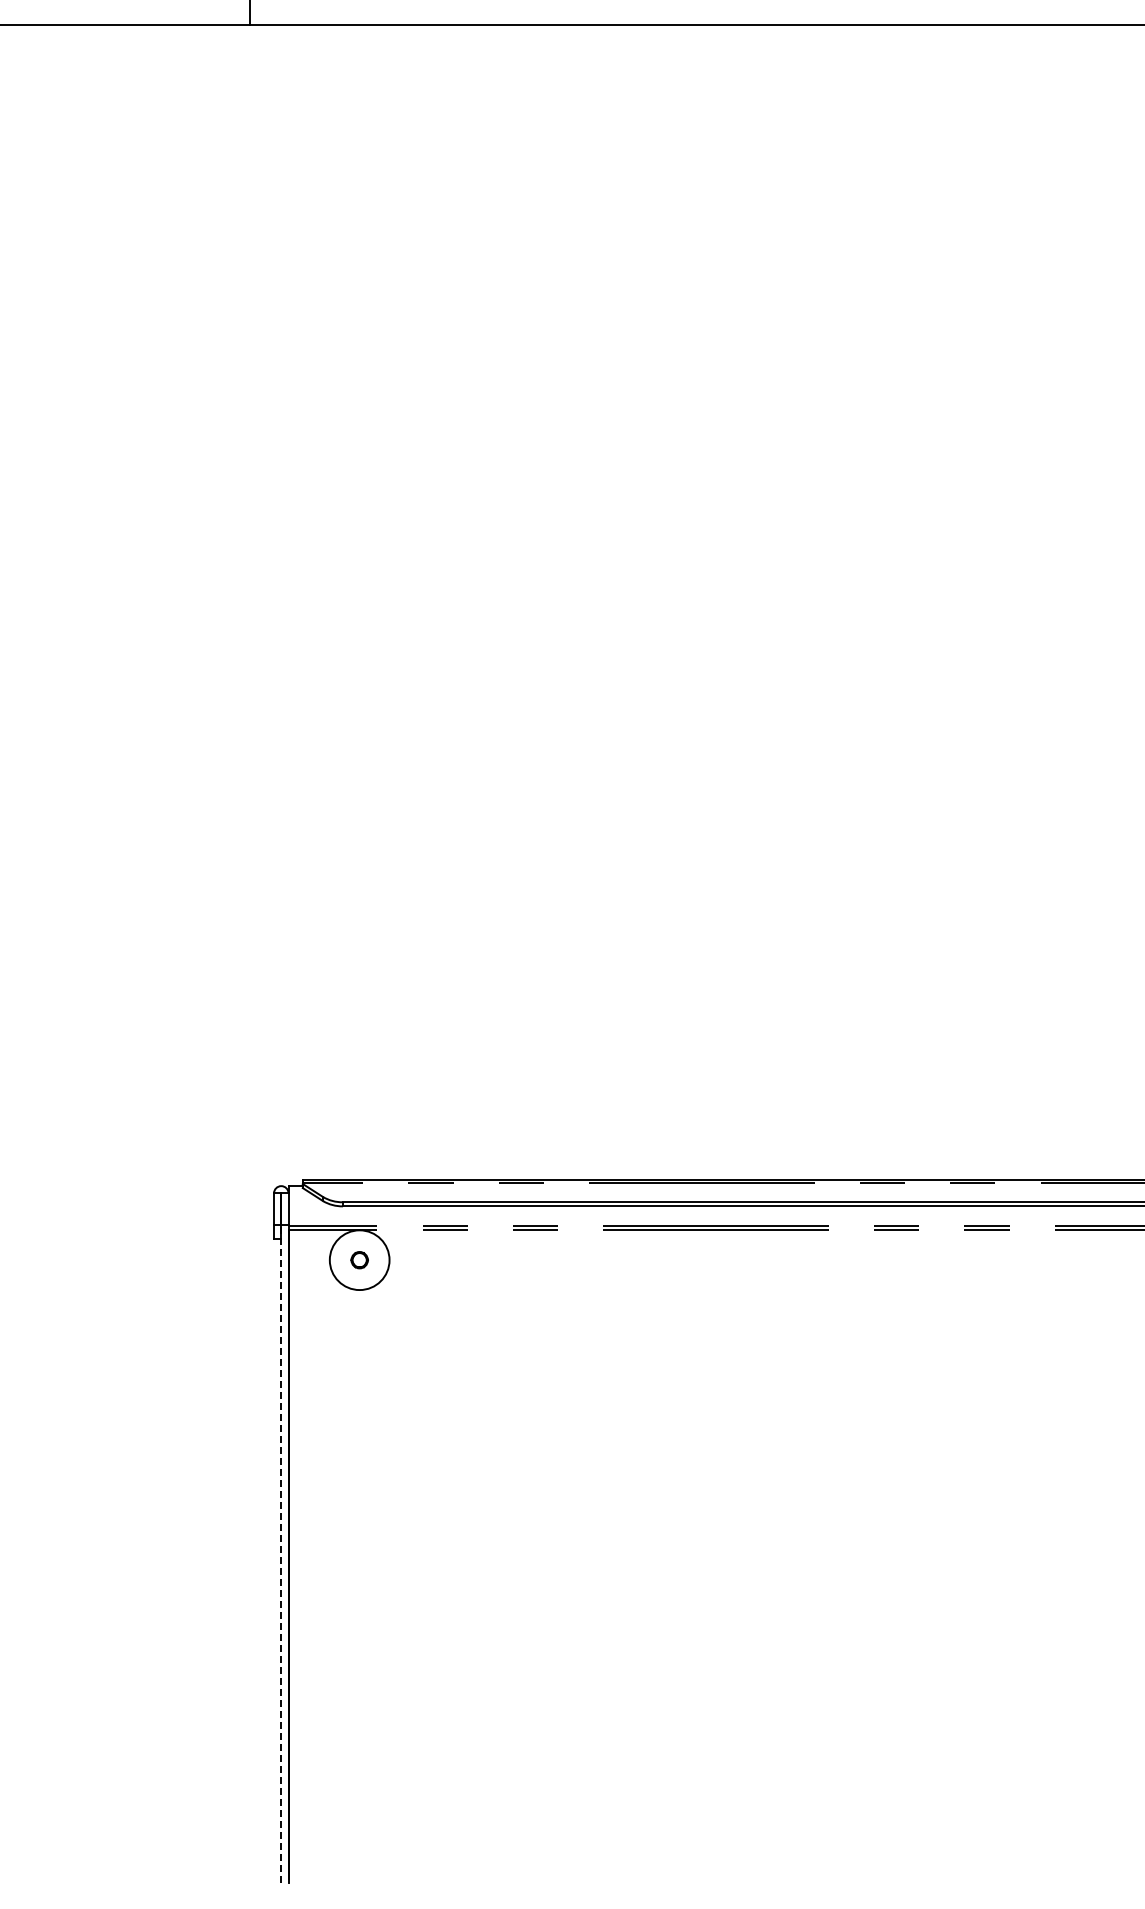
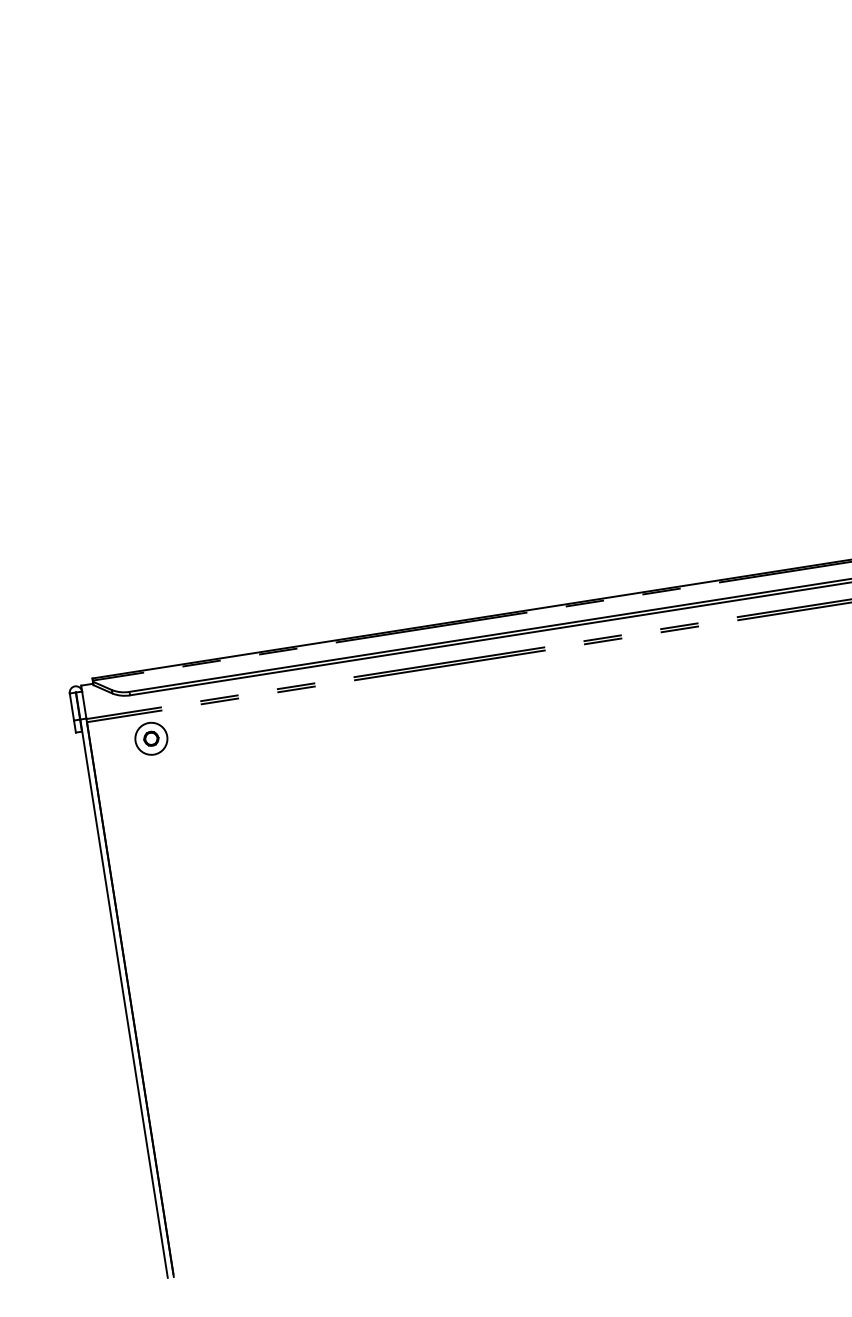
circle: (359, 1259) -> (151, 738), size x0.62
line: (281, 1554) -> (124, 999), dashed -> solid

